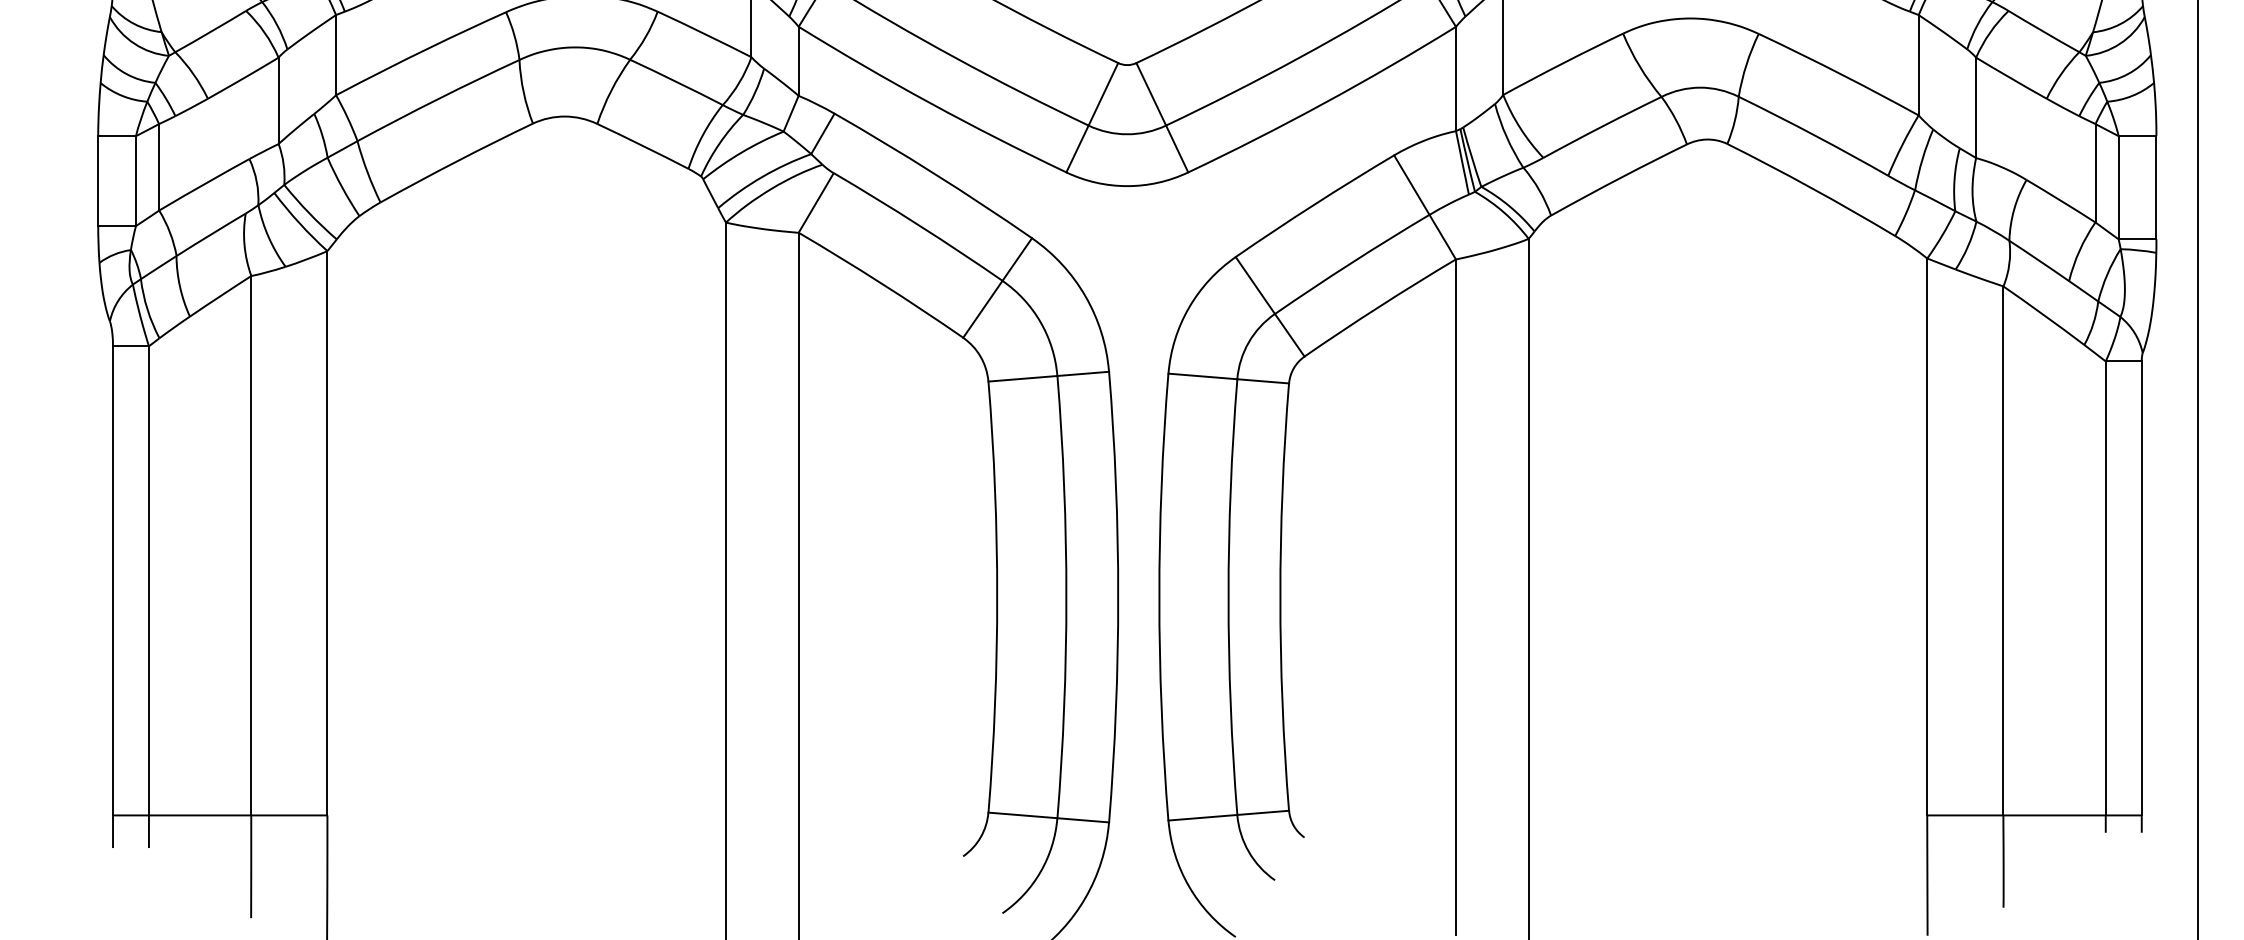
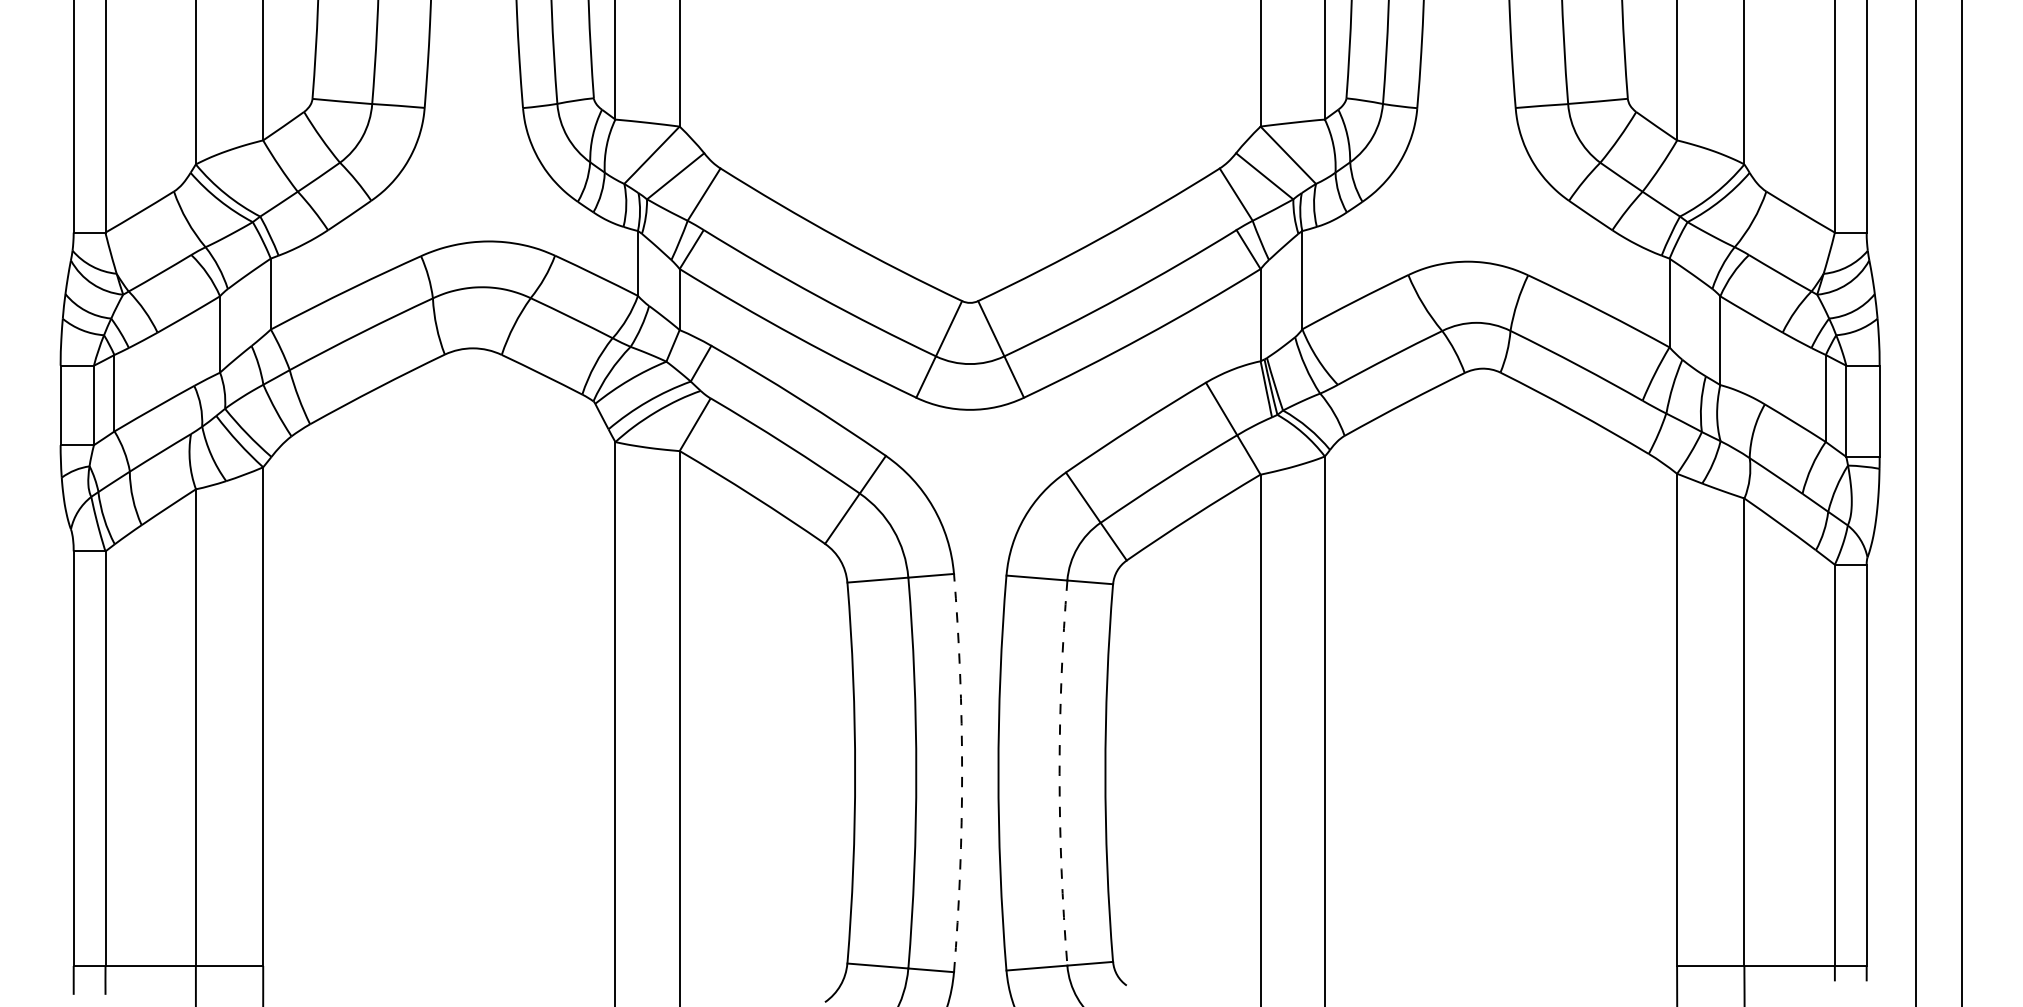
arc: (1118, 597) -> (962, 773), solid -> dashed
arc: (1228, 597) -> (1059, 773), solid -> dashed

